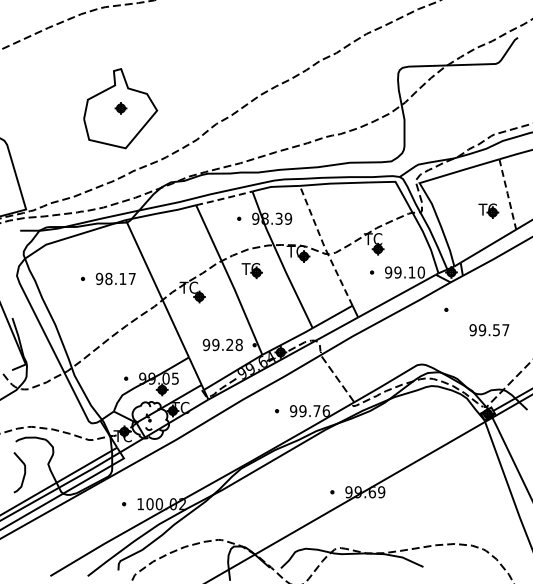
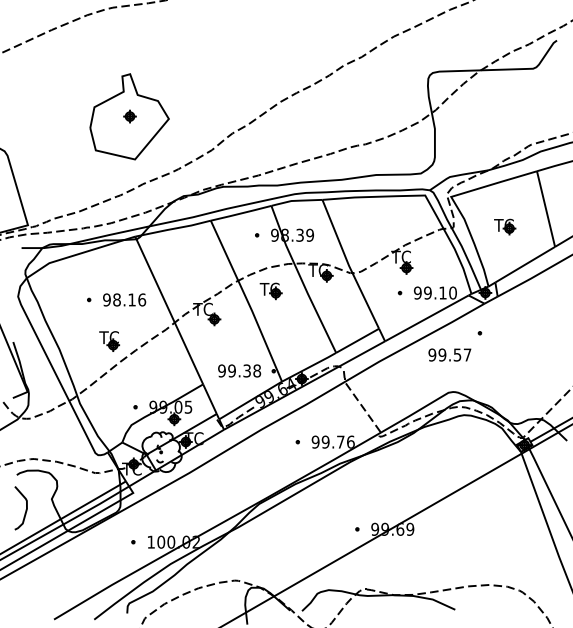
line: (507, 194) -> (545, 209), dashed -> solid
line: (224, 198) -> (241, 213), dashed -> solid
part: (488, 210) -> (504, 226), moved
line: (324, 246) -> (348, 265), dashed -> solid
text: (131, 278) -> (141, 299), 98.17 -> 98.16
part: (101, 317) -> (109, 341), added
text: (489, 330) -> (449, 355), moved
text: (229, 345) -> (246, 371), 99.28 -> 99.38

